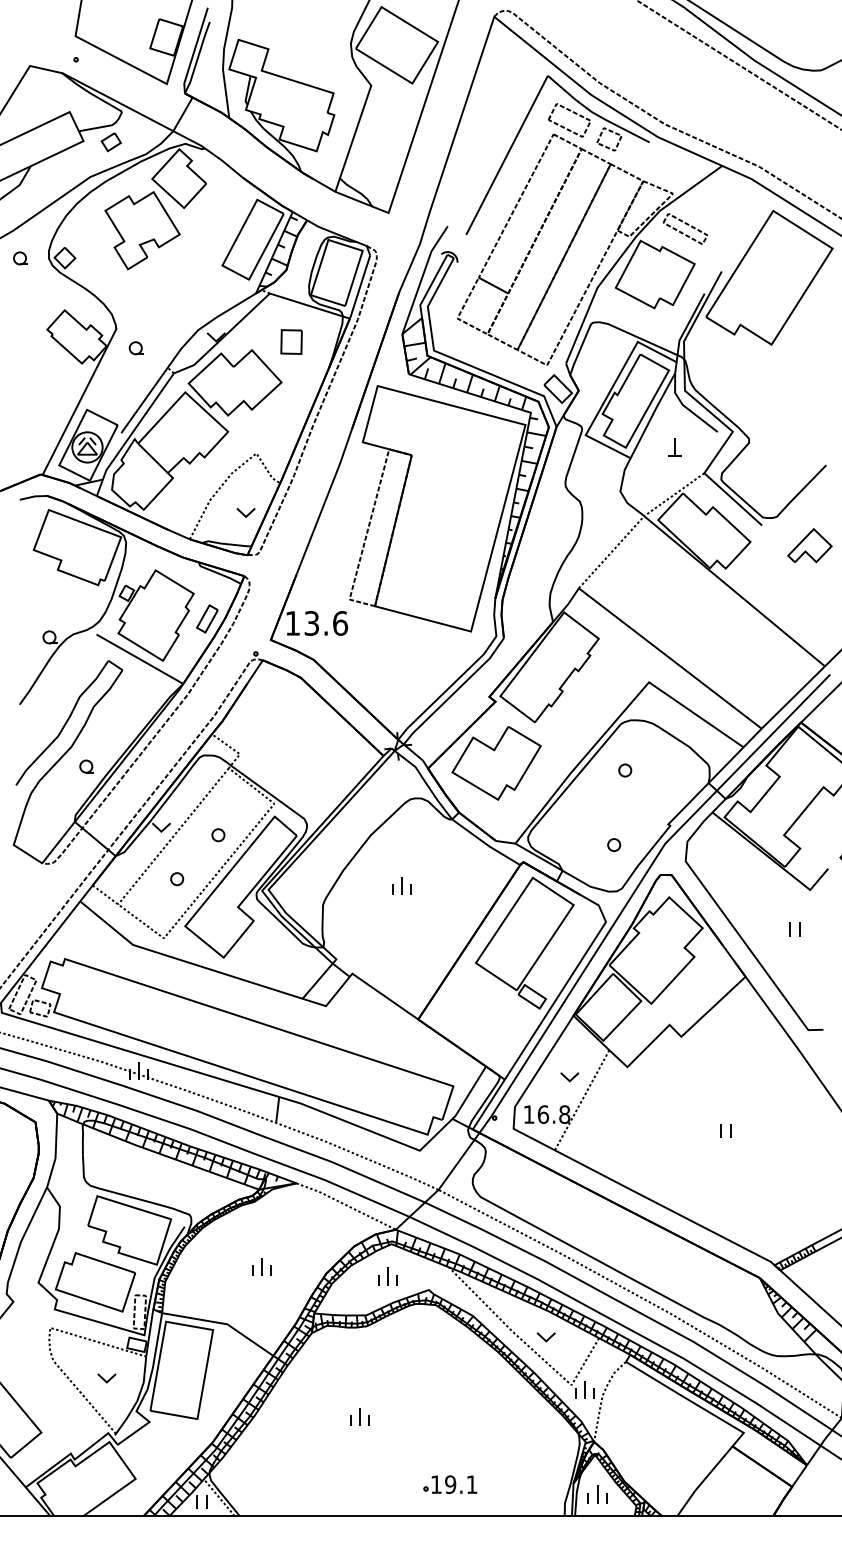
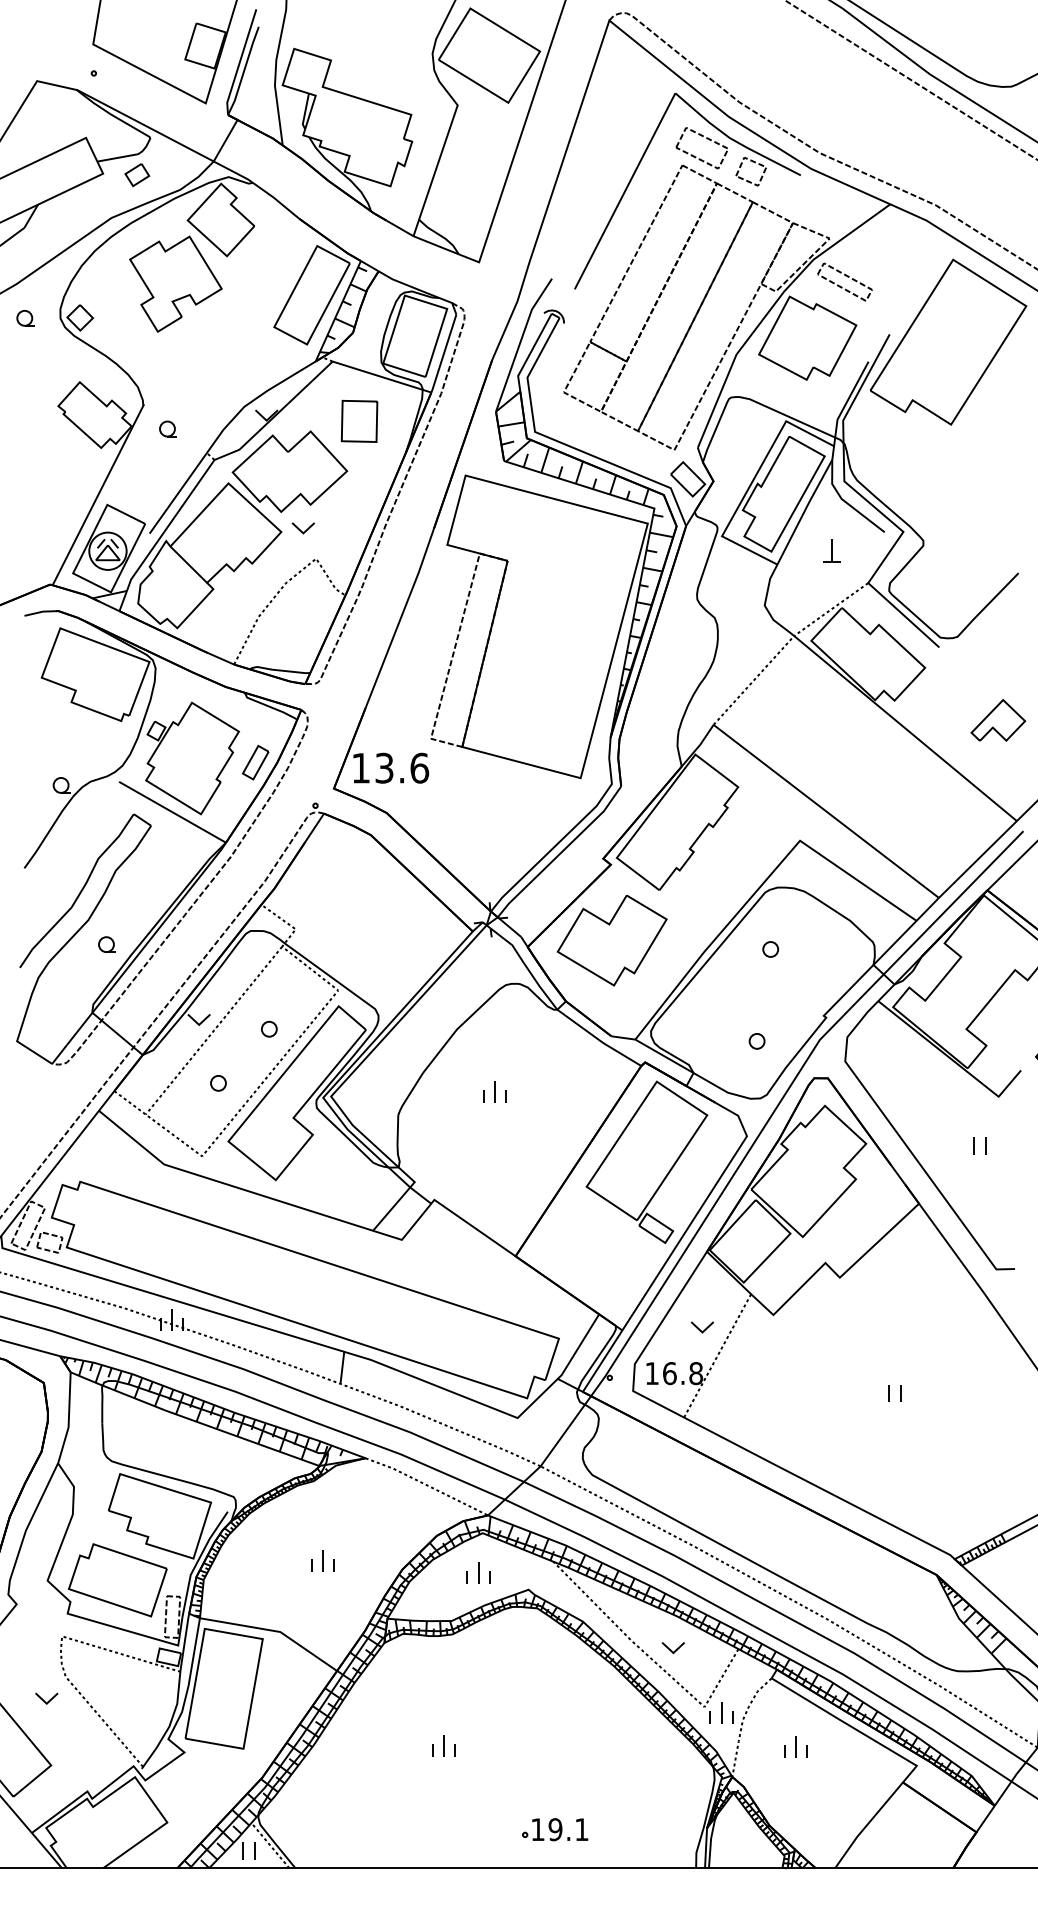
part: (291, 341) -> (359, 420), size x1.4
part: (245, 512) -> (302, 527), moved
part: (809, 545) -> (997, 720), moved
part: (106, 1378) -> (46, 1698), moved
part: (597, 1494) -> (795, 1746), moved

